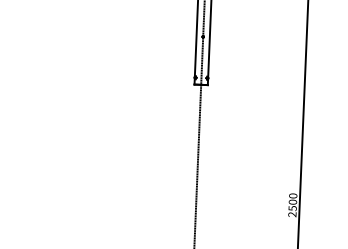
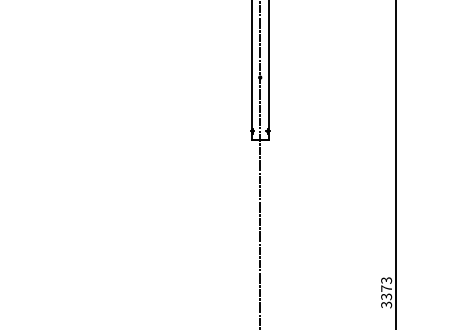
text: (292, 205) -> (386, 292), 2500 -> 3373

